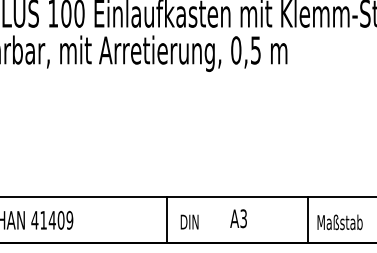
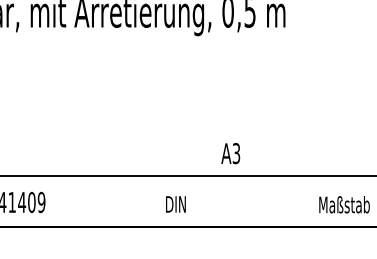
text: (238, 218) -> (230, 153), moved
line: (166, 219) -> (149, 201), removed
line: (308, 219) -> (309, 201), removed

